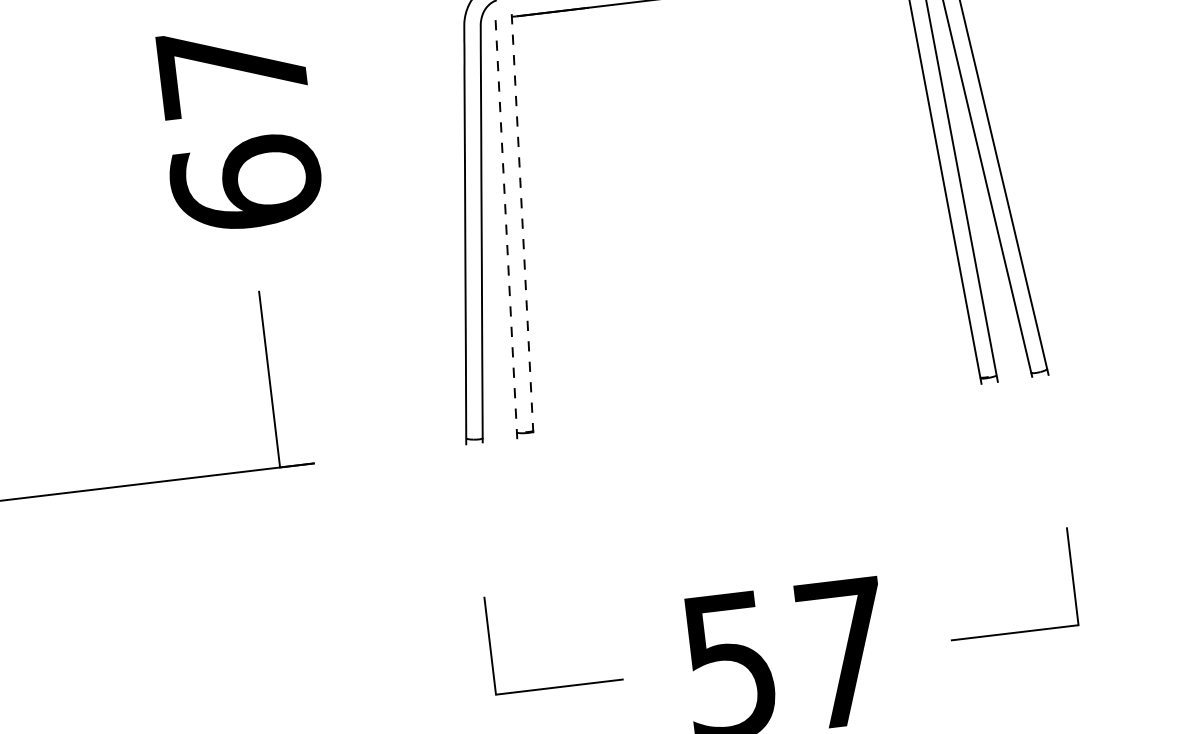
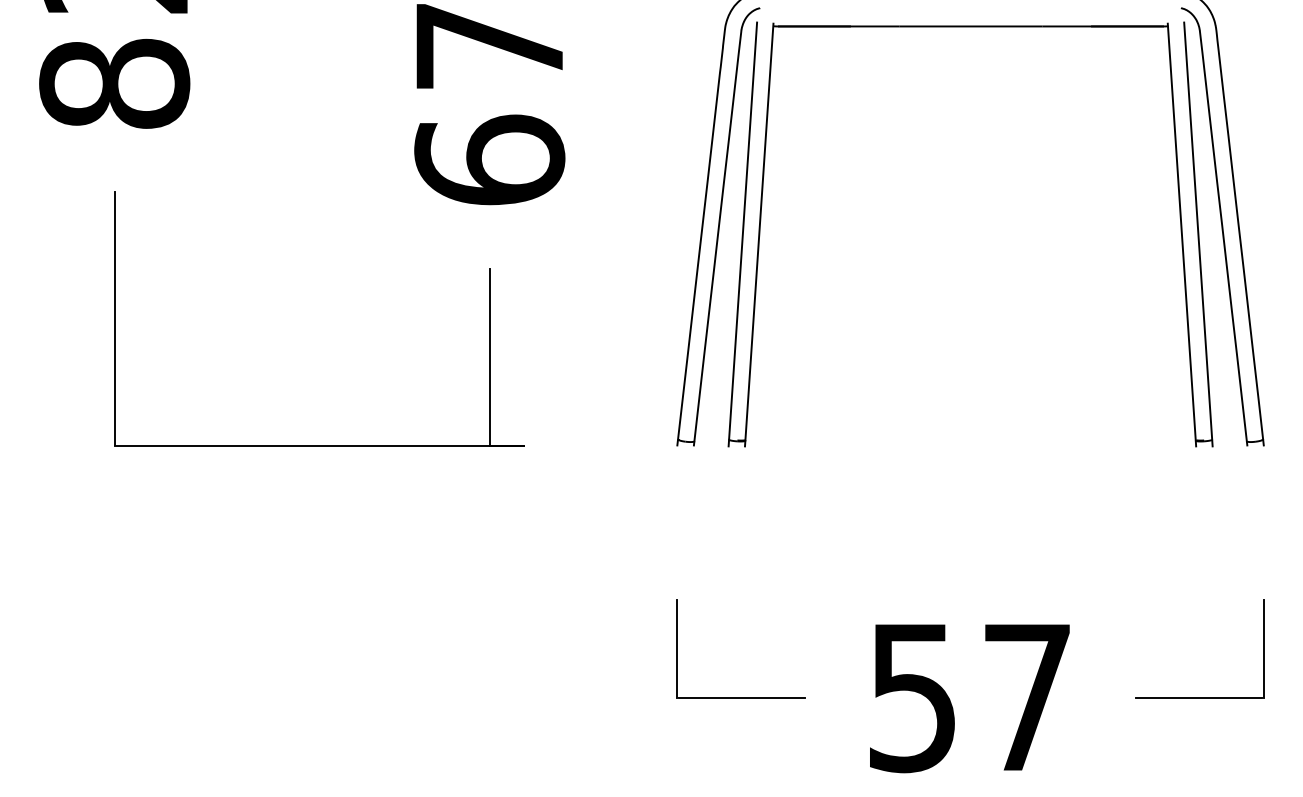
line: (505, 226) -> (742, 233), dashed -> solid
line: (522, 226) -> (759, 235), dashed -> solid

